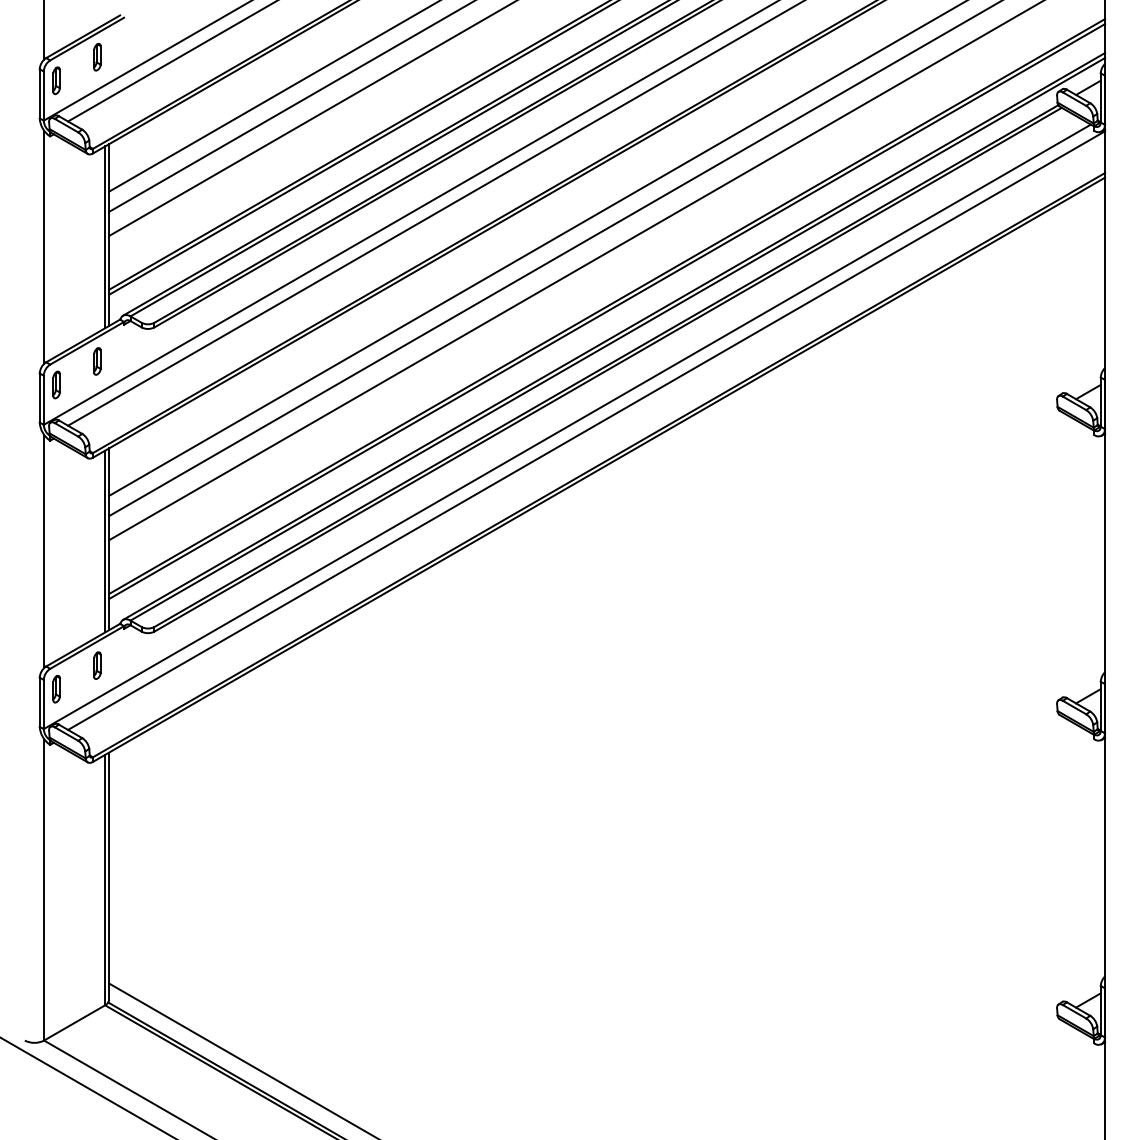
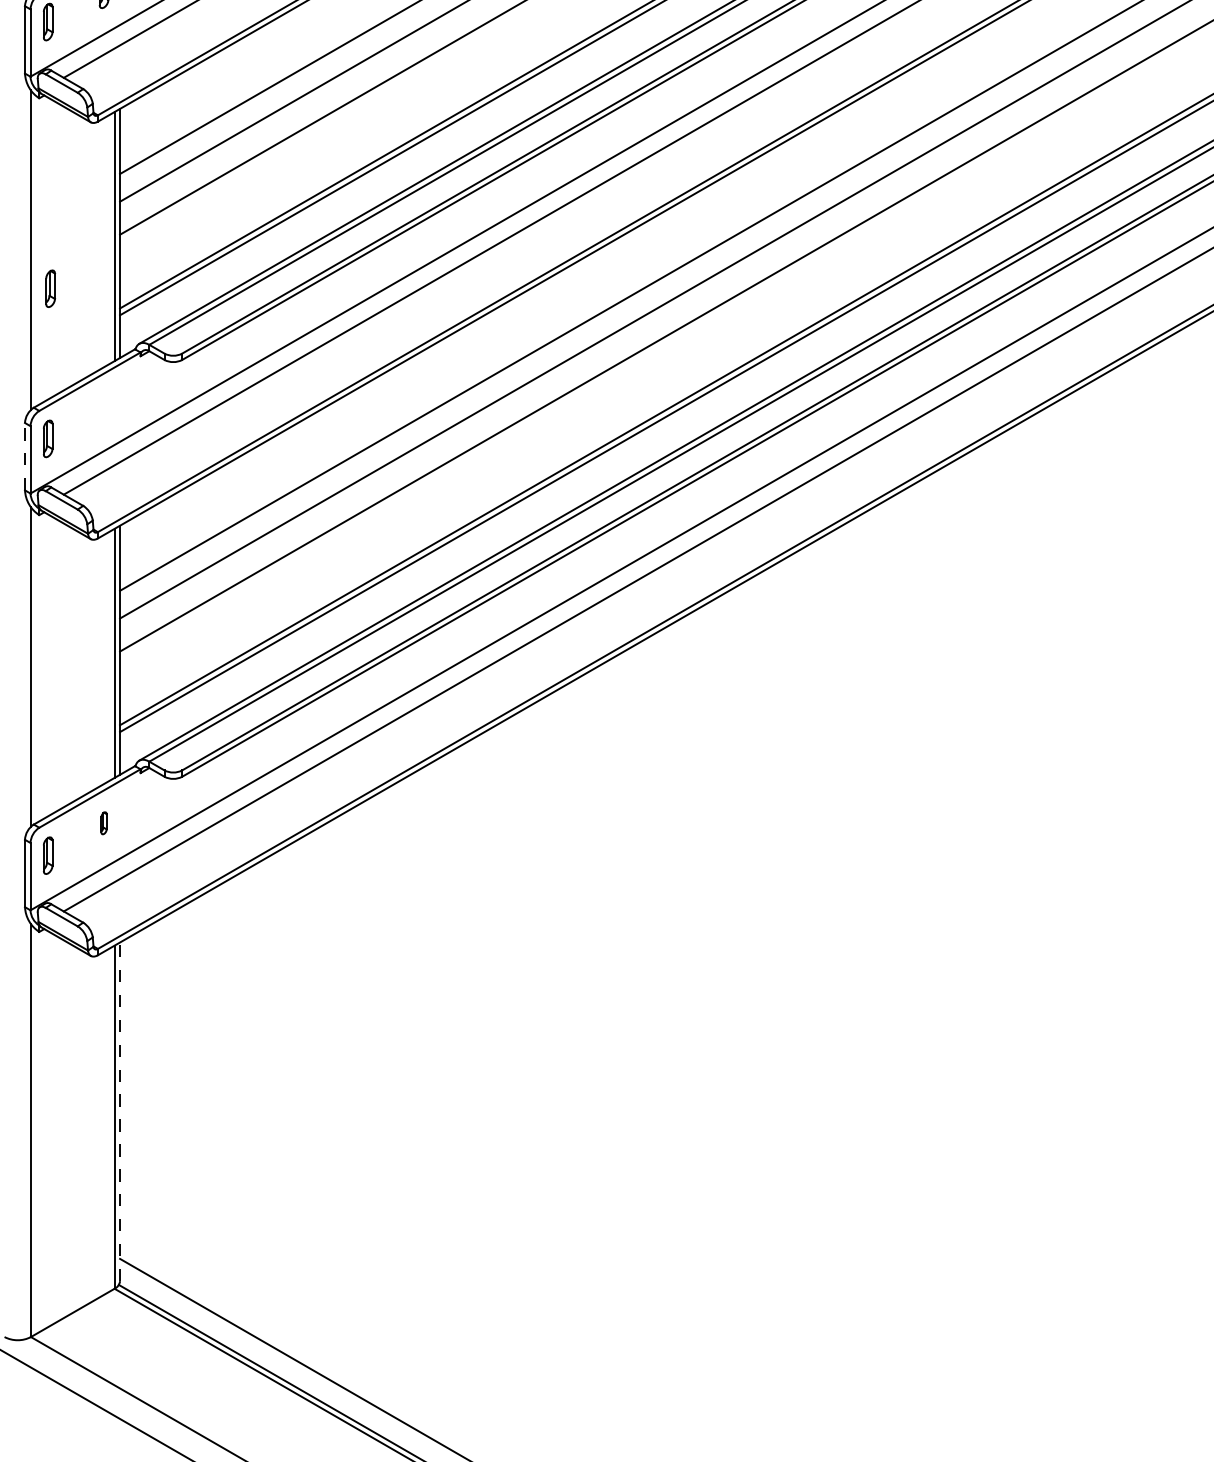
part: (97, 361) -> (50, 288), moved
line: (39, 398) -> (24, 457), solid -> dashed
part: (97, 665) -> (104, 823), size x0.6
line: (109, 876) -> (120, 1112), solid -> dashed

